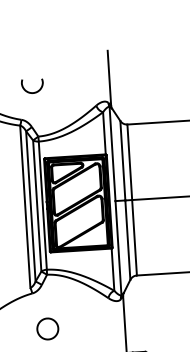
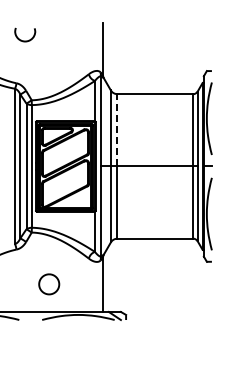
curve: (33, 92) -> (25, 40), moved
line: (129, 161) -> (117, 129), solid -> dashed
part: (48, 329) -> (49, 284), moved

